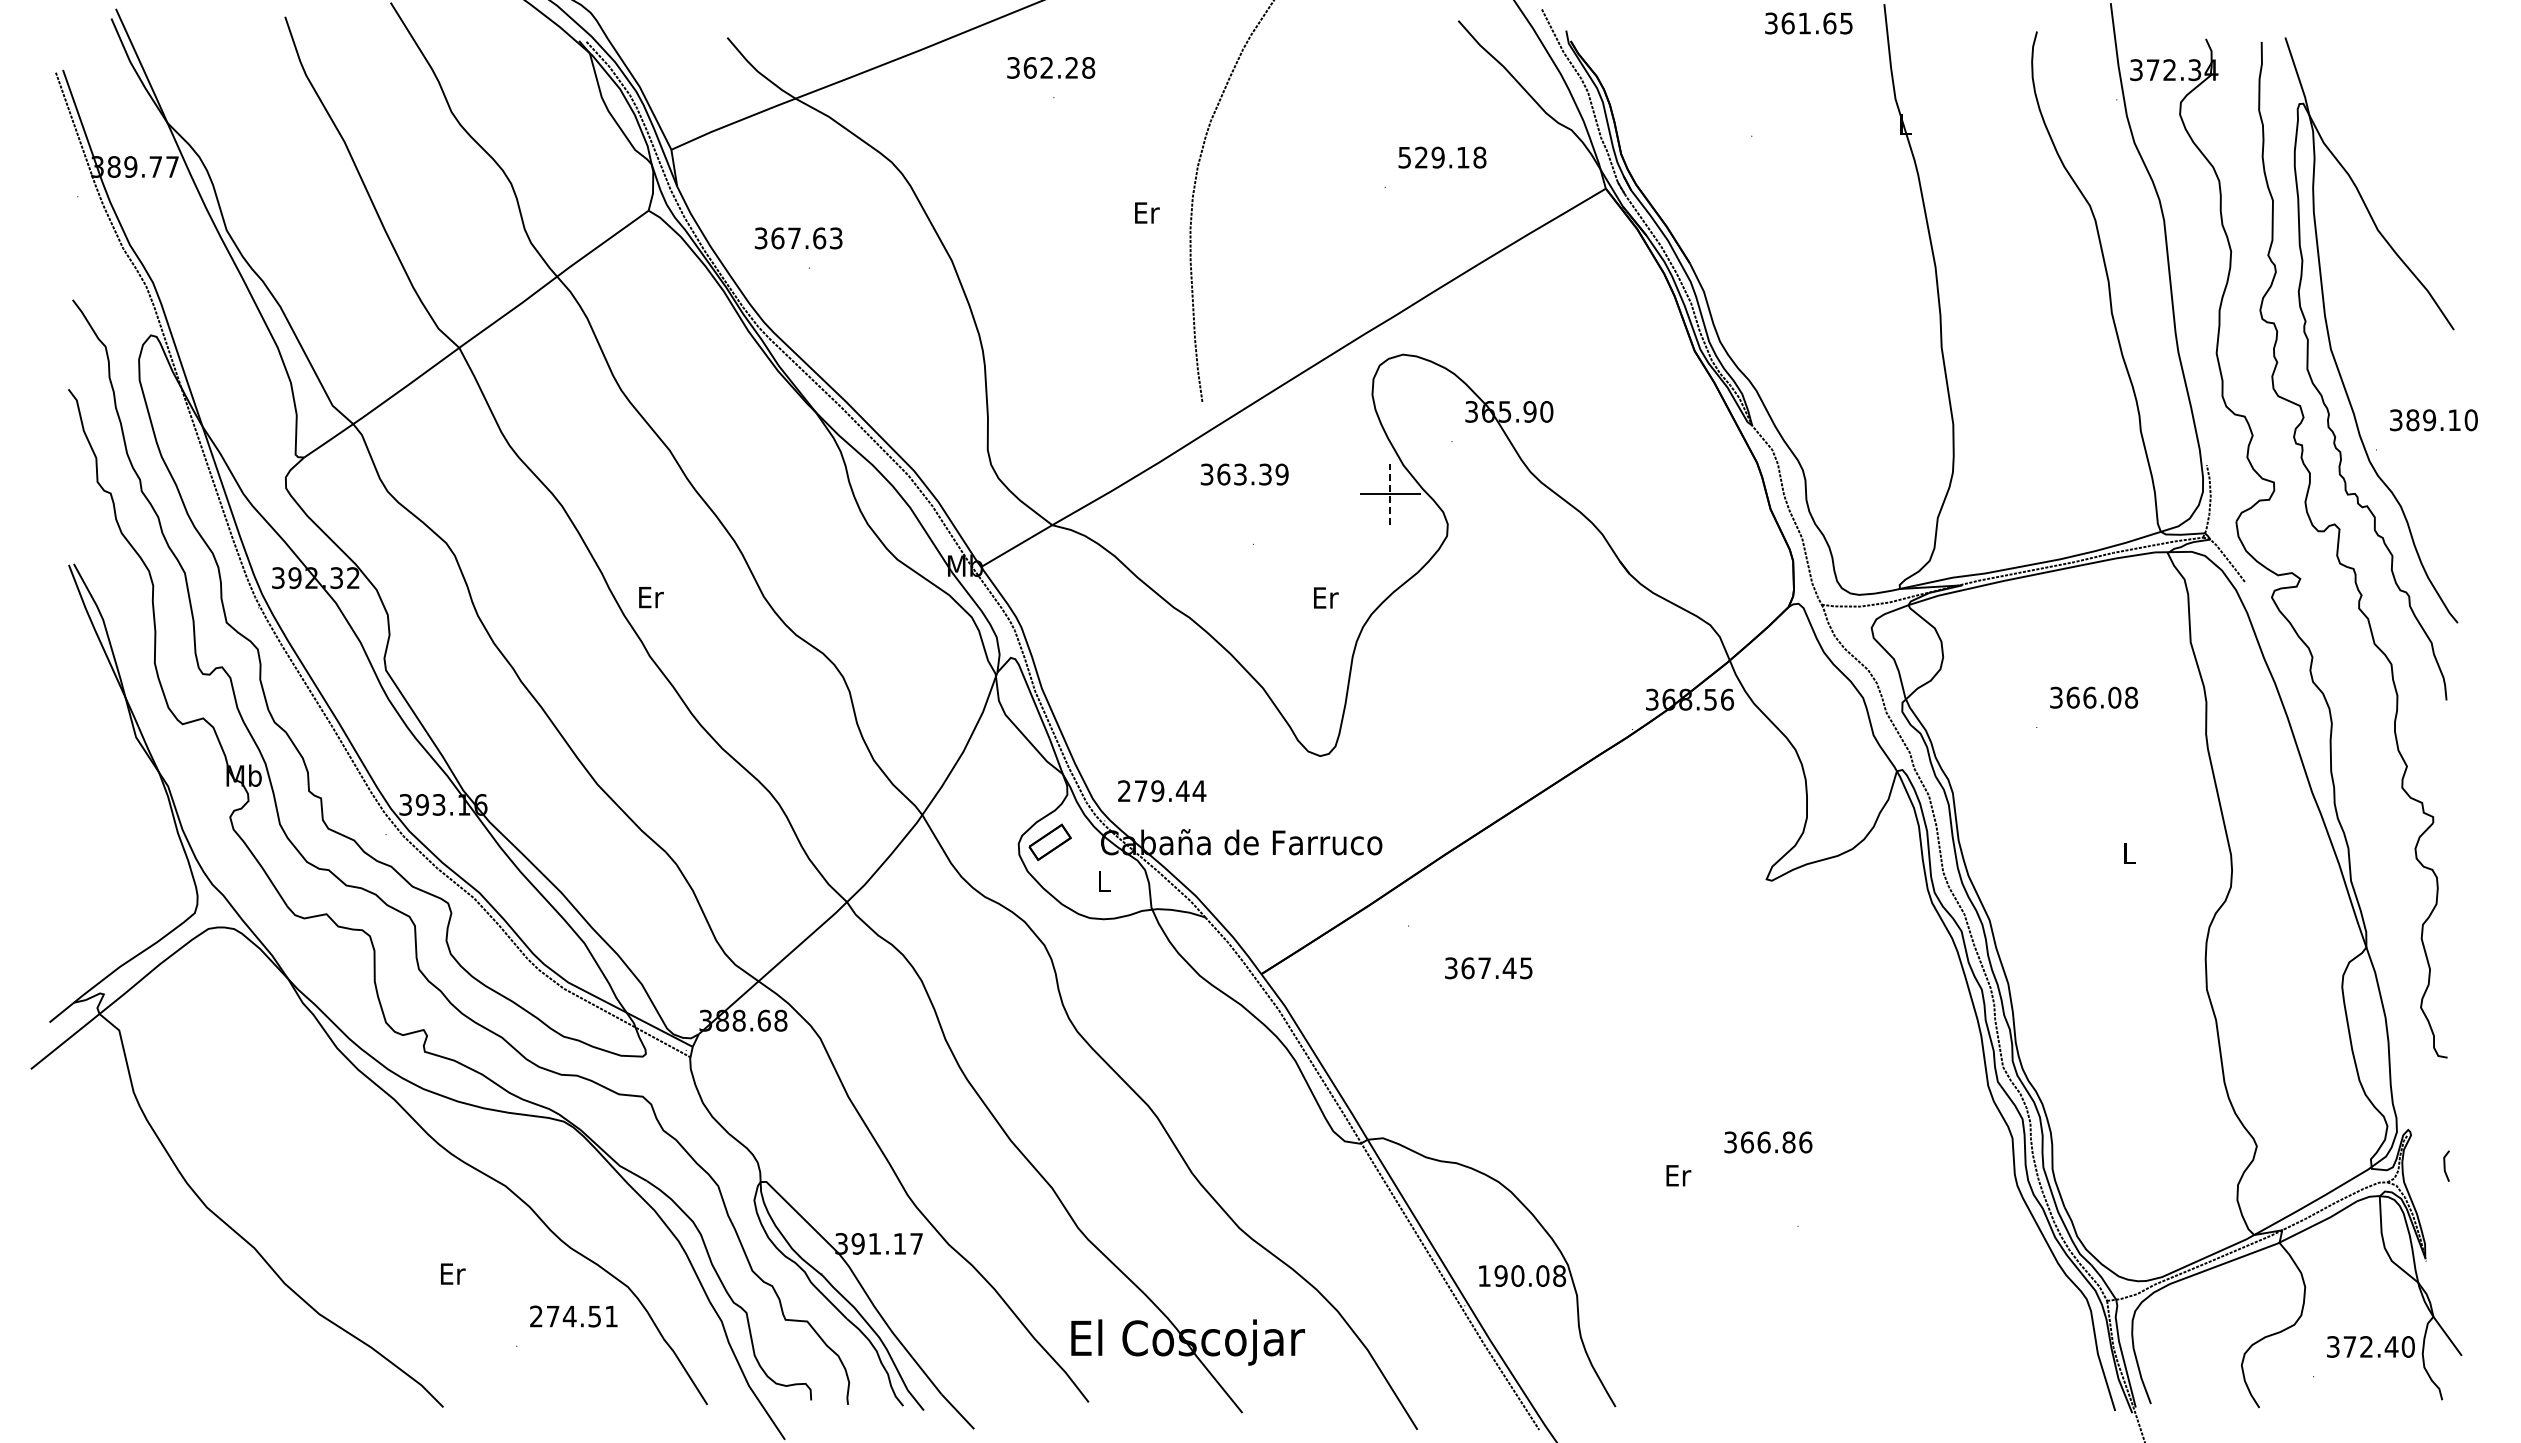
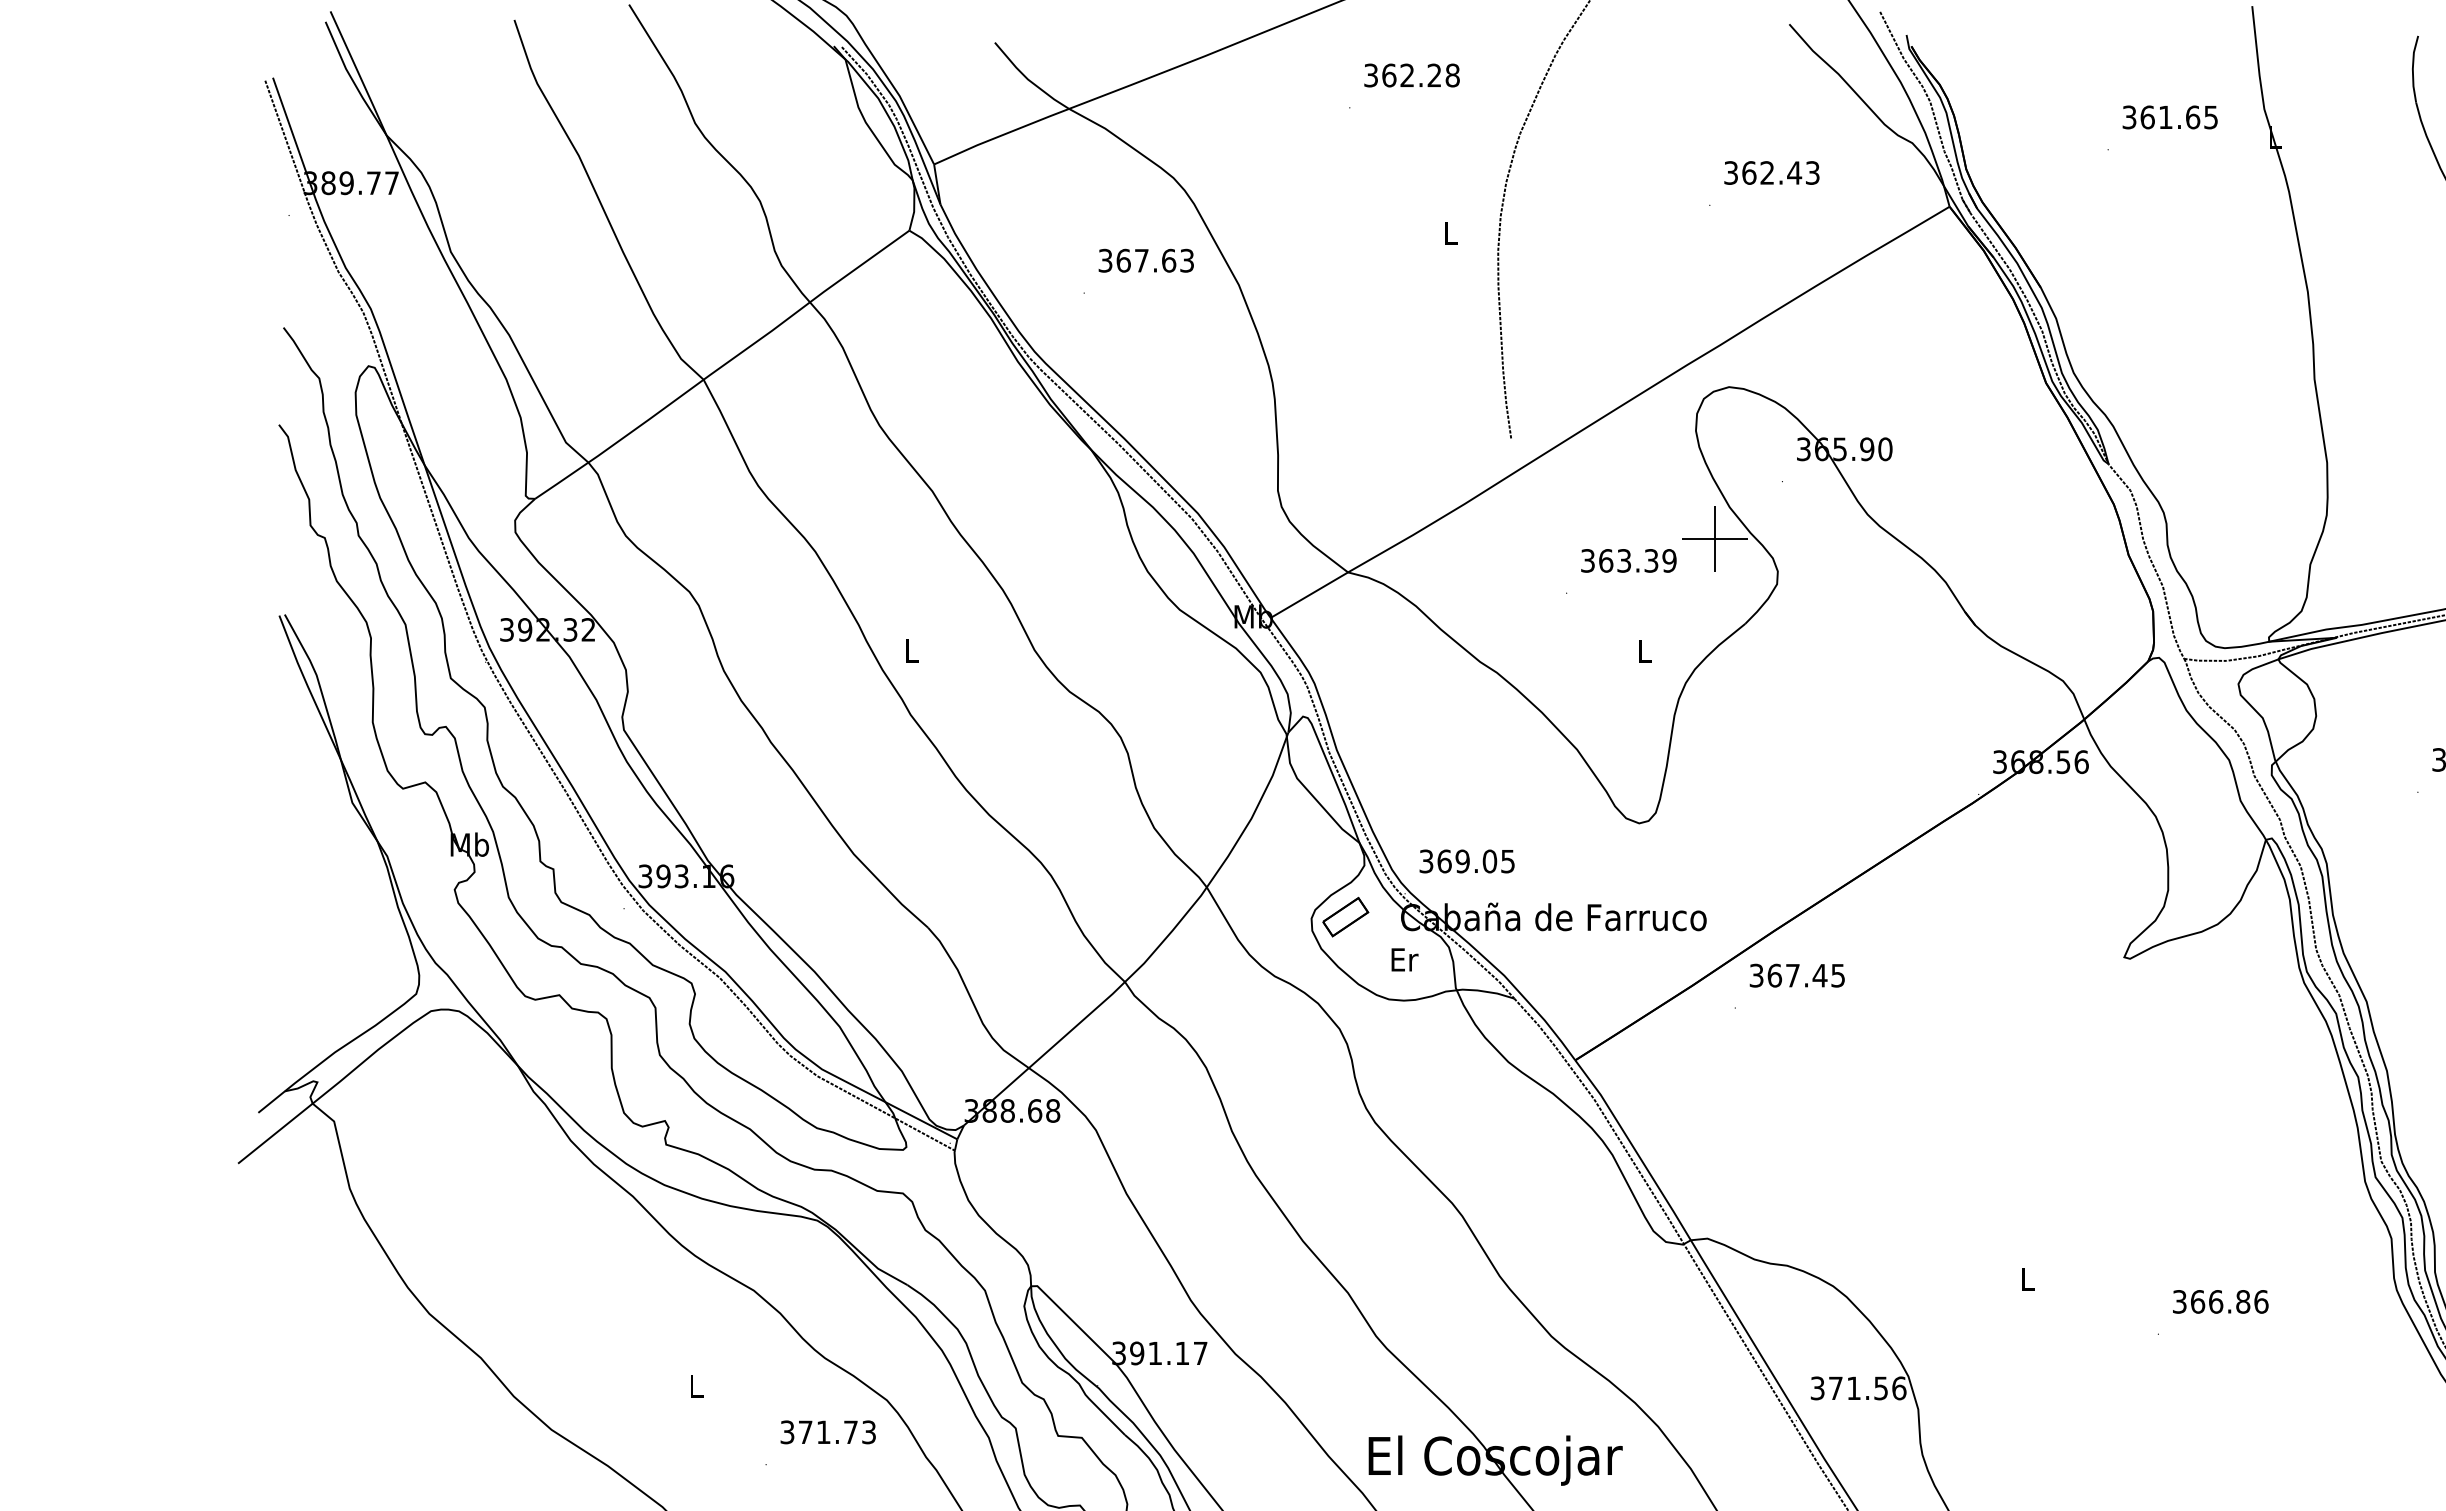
text: (1808, 23) -> (2169, 117), moved
text: (1051, 67) -> (1412, 75), moved
text: (1442, 157) -> (1772, 172), 529.18 -> 362.43
text: (1147, 212) -> (1451, 232), Er -> L
text: (798, 238) -> (1146, 260), moved
text: (1244, 474) -> (1628, 560), moved
line: (1390, 493) -> (1715, 537), dashed -> solid
text: (651, 597) -> (912, 651), Er -> L
text: (1326, 597) -> (1646, 651), Er -> L
text: (1162, 791) -> (1467, 861), 279.44 -> 369.05
text: (1104, 881) -> (1404, 959), L -> Er
text: (1488, 968) -> (1797, 975), moved
text: (1768, 1142) -> (2220, 1301), moved
text: (1678, 1175) -> (2028, 1279), Er -> L
text: (453, 1273) -> (697, 1385), Er -> L
text: (1522, 1276) -> (1859, 1388), 190.08 -> 371.56
text: (573, 1316) -> (827, 1432), 274.51 -> 371.73

